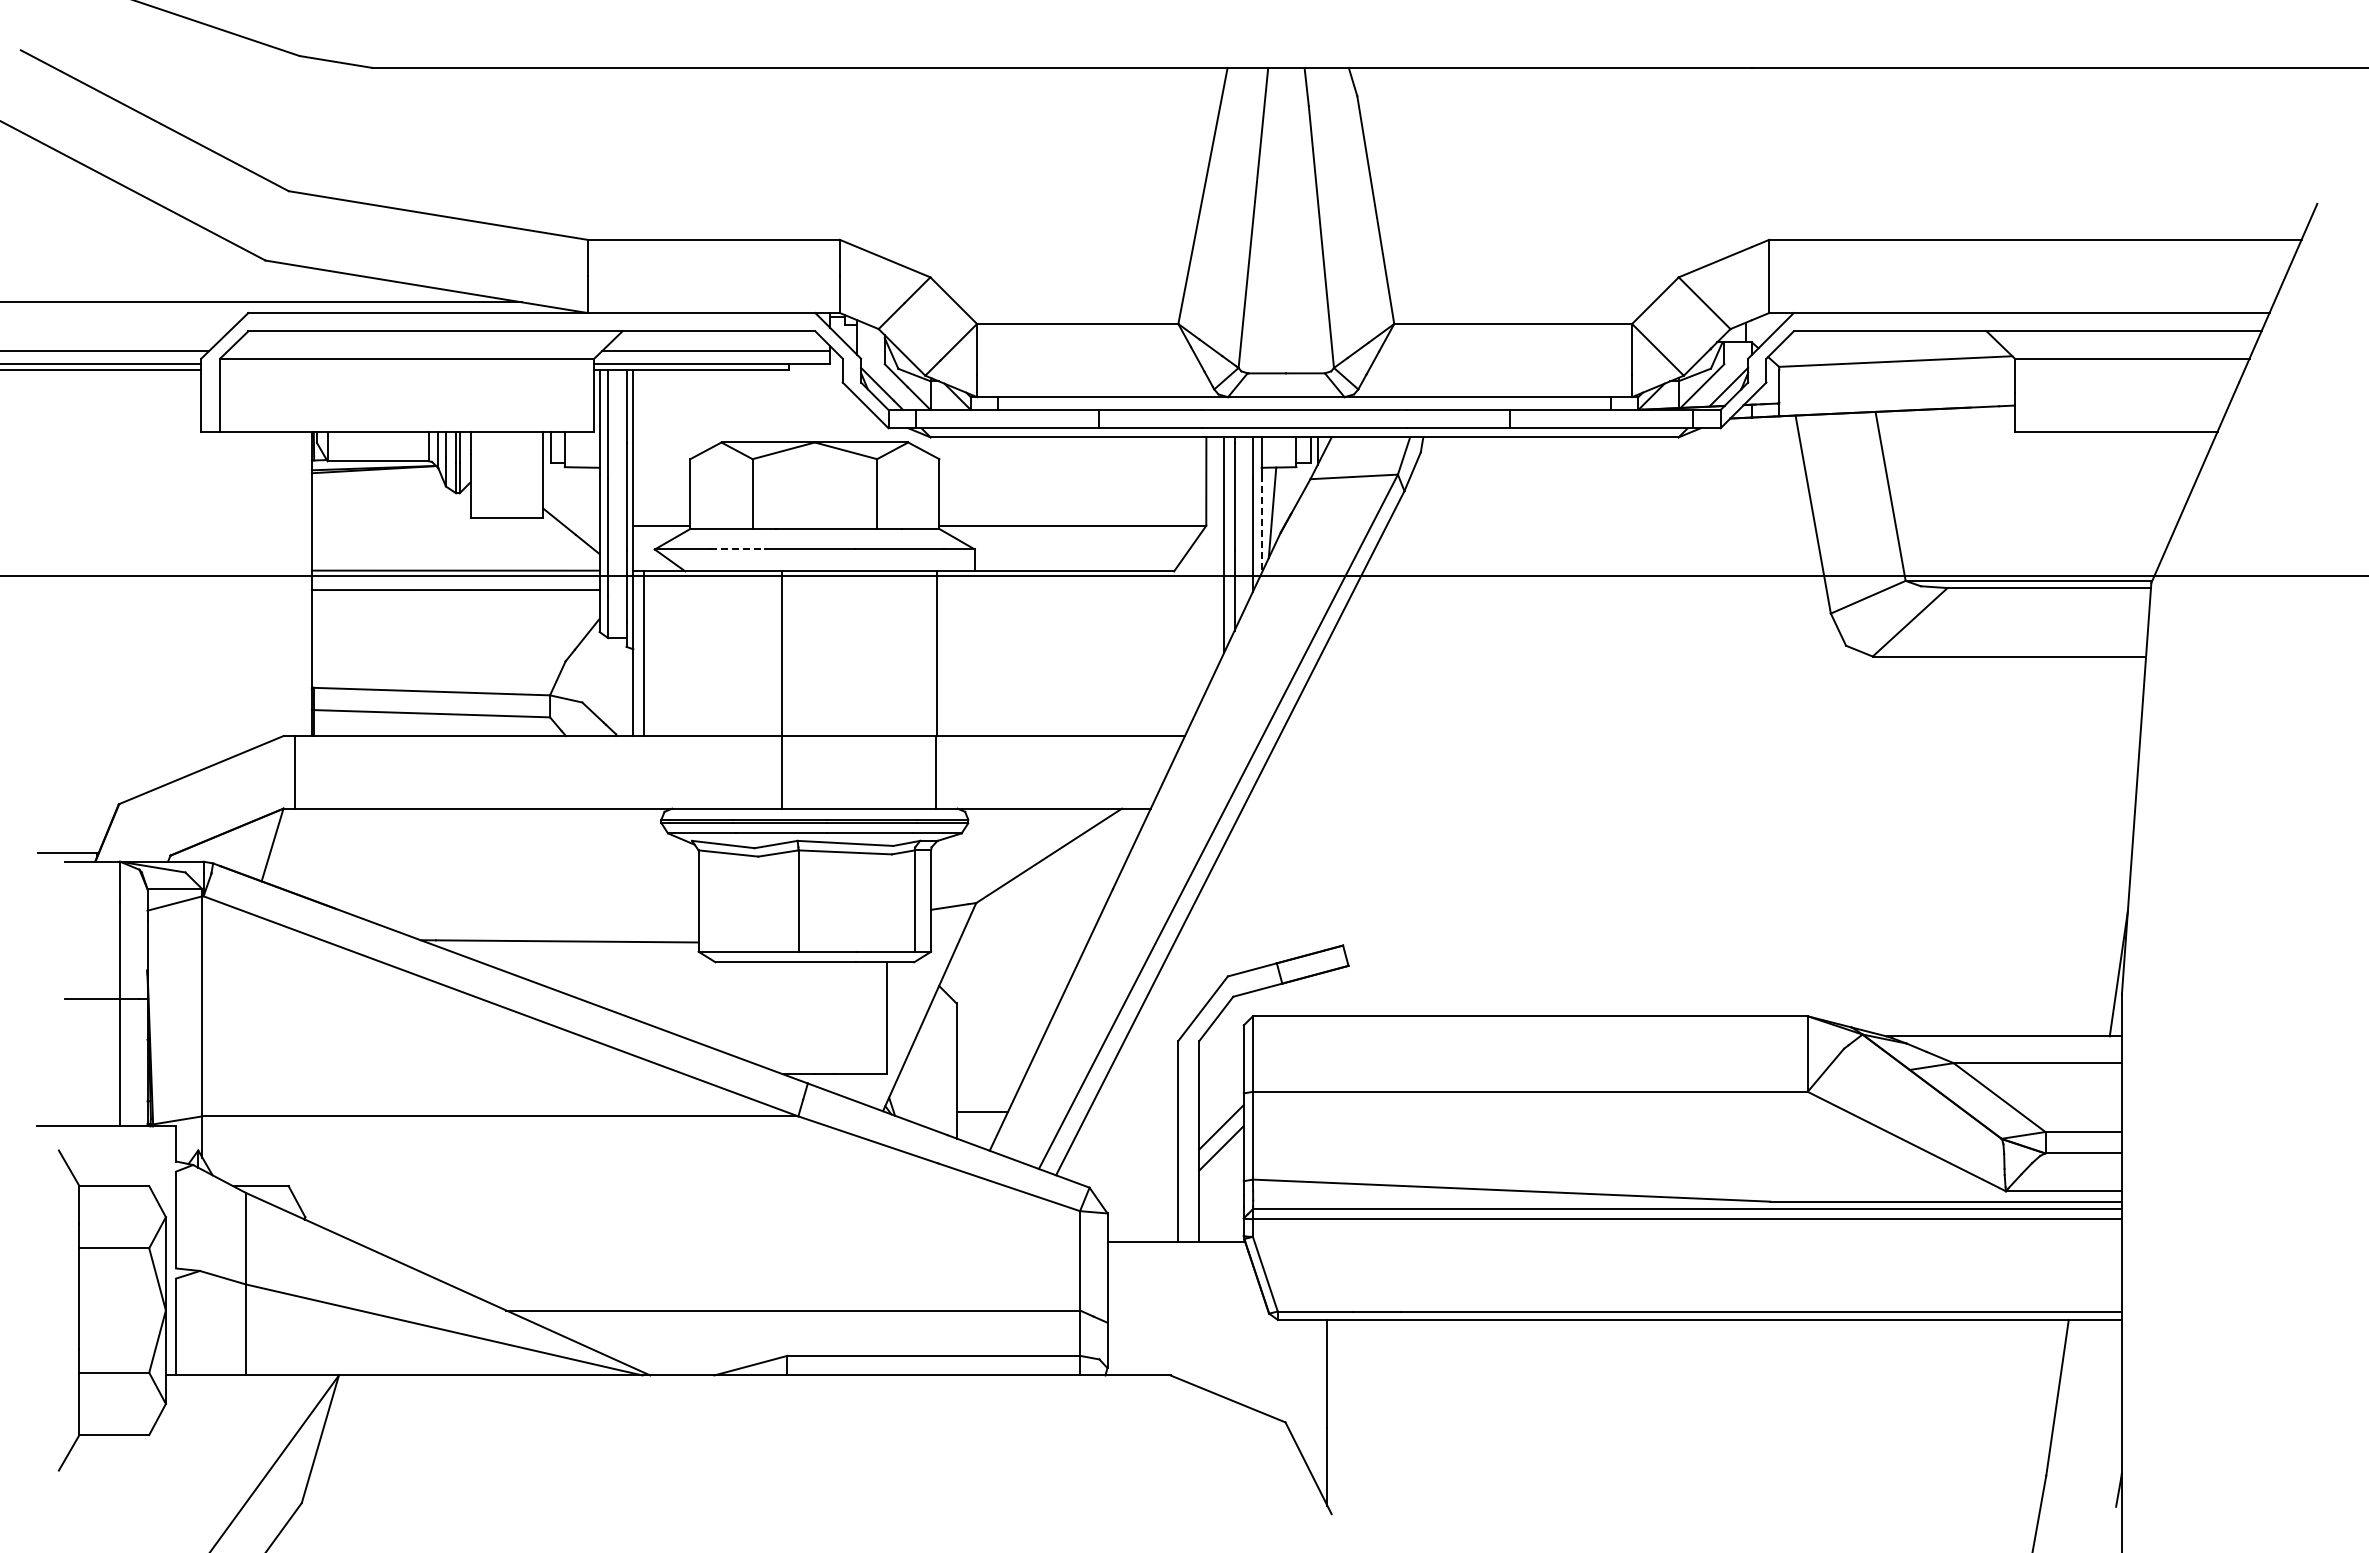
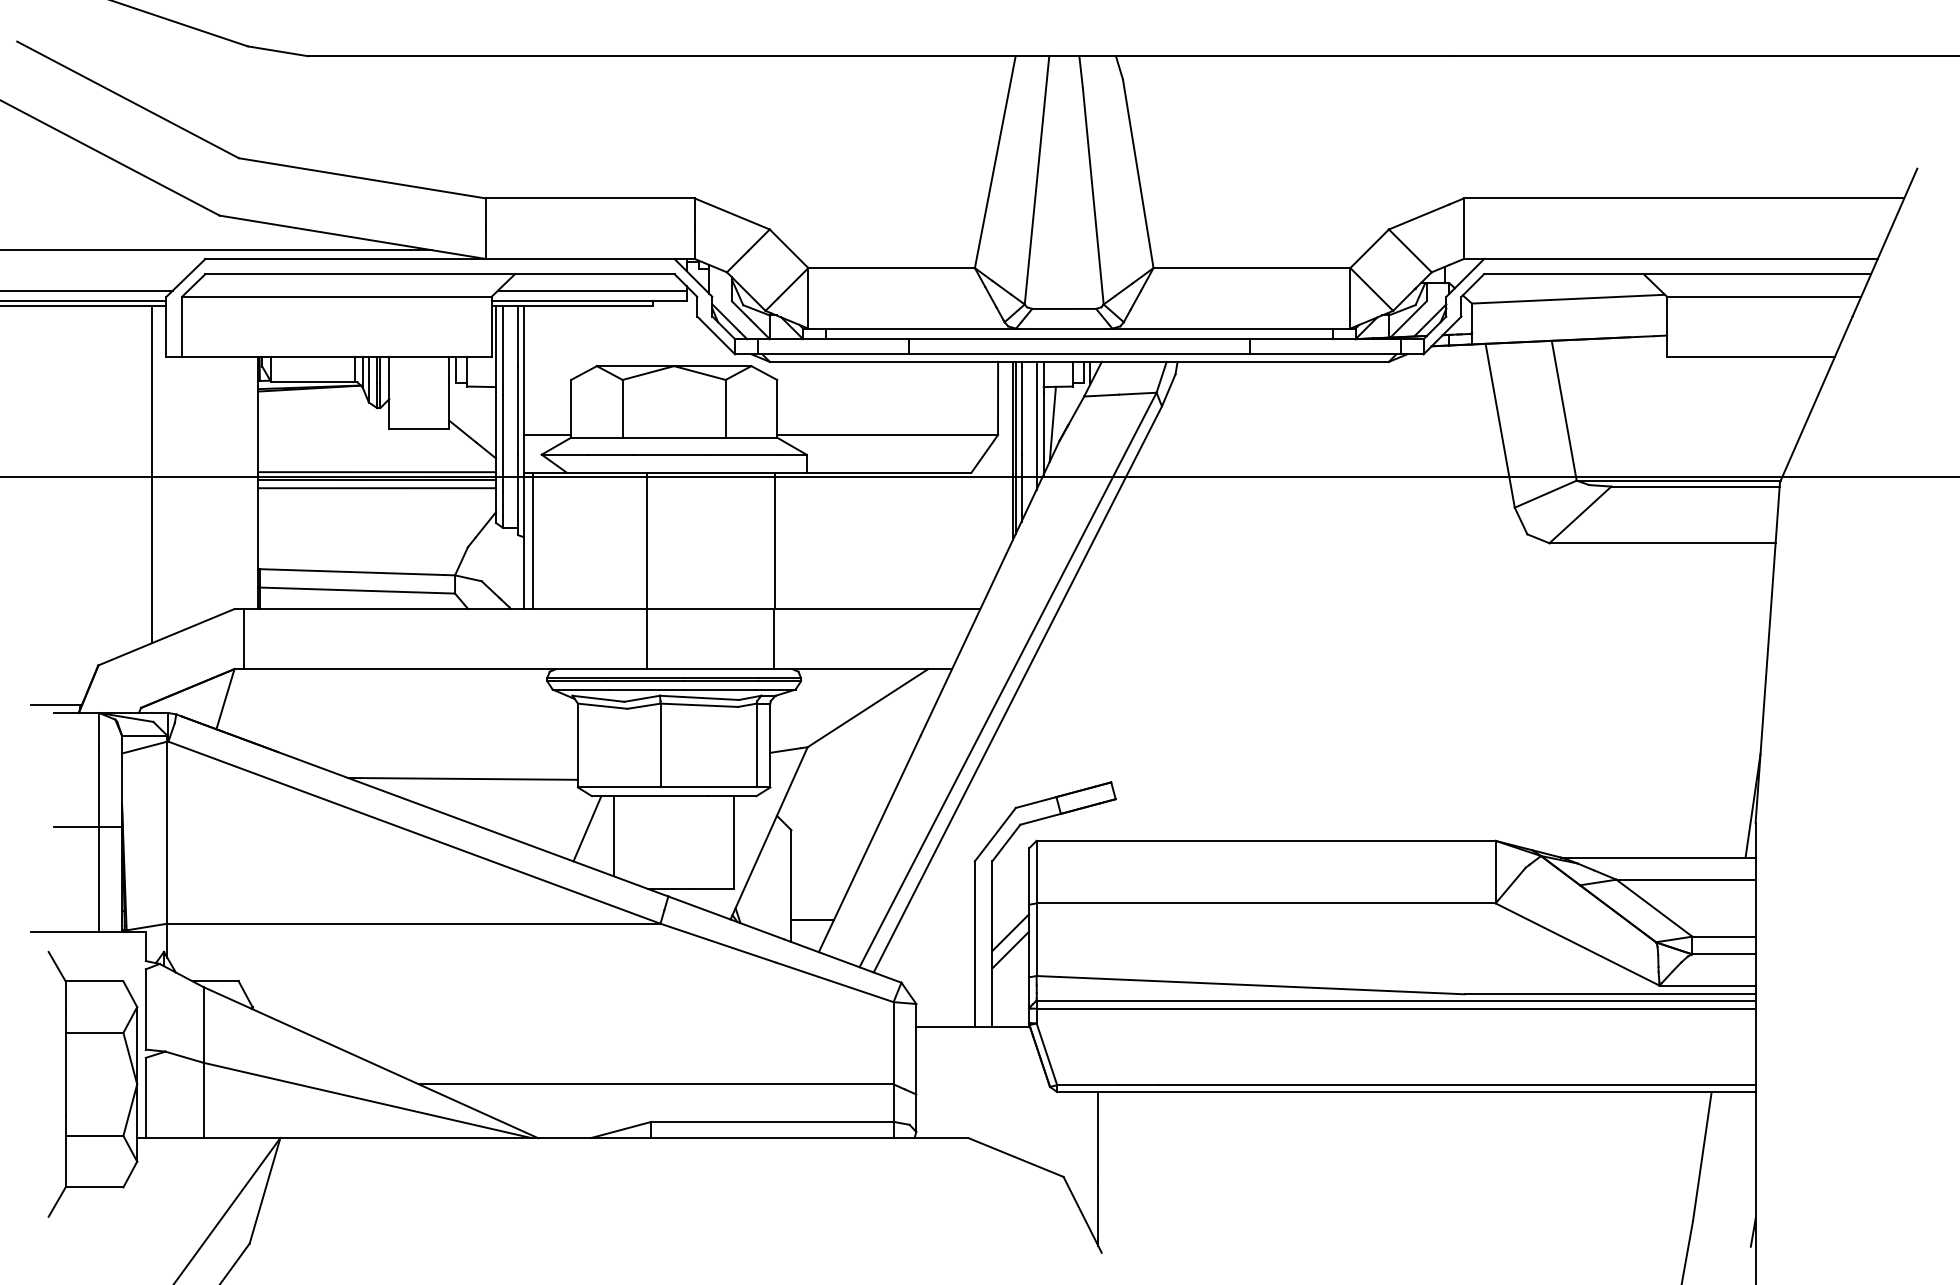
line: (1261, 524) -> (1043, 433), dashed -> solid
line: (1227, 541) -> (1015, 448), added
line: (737, 549) -> (610, 454), dashed -> solid
line: (183, 573) -> (151, 474), added
line: (455, 580) -> (376, 480), added
line: (709, 1001) -> (586, 828), added
line: (742, 1010) -> (614, 836), added

